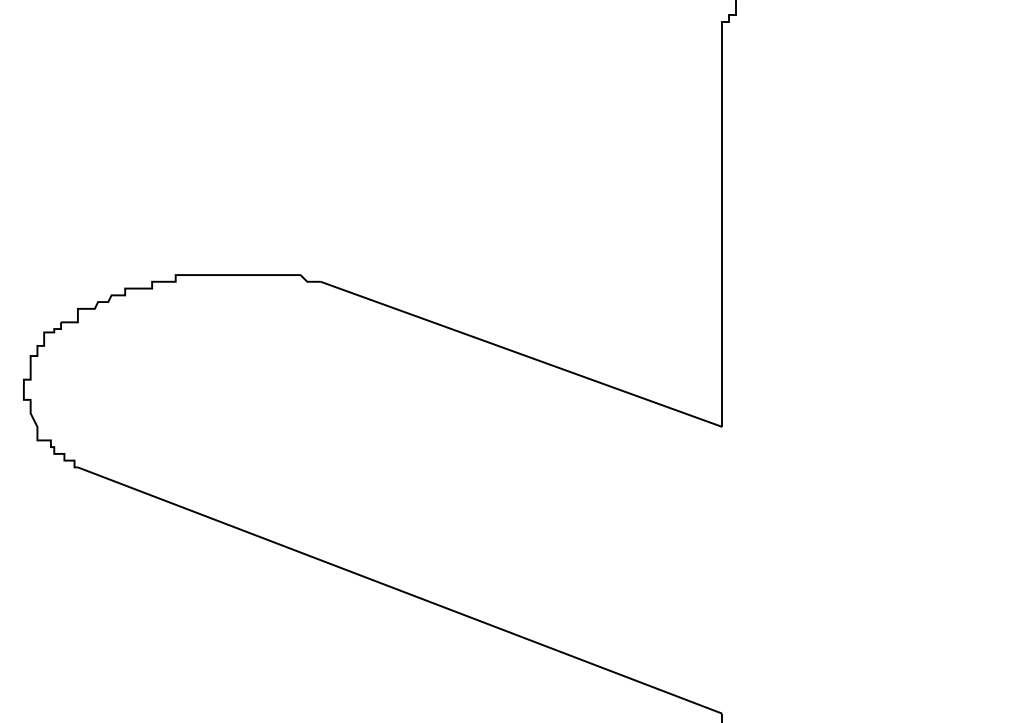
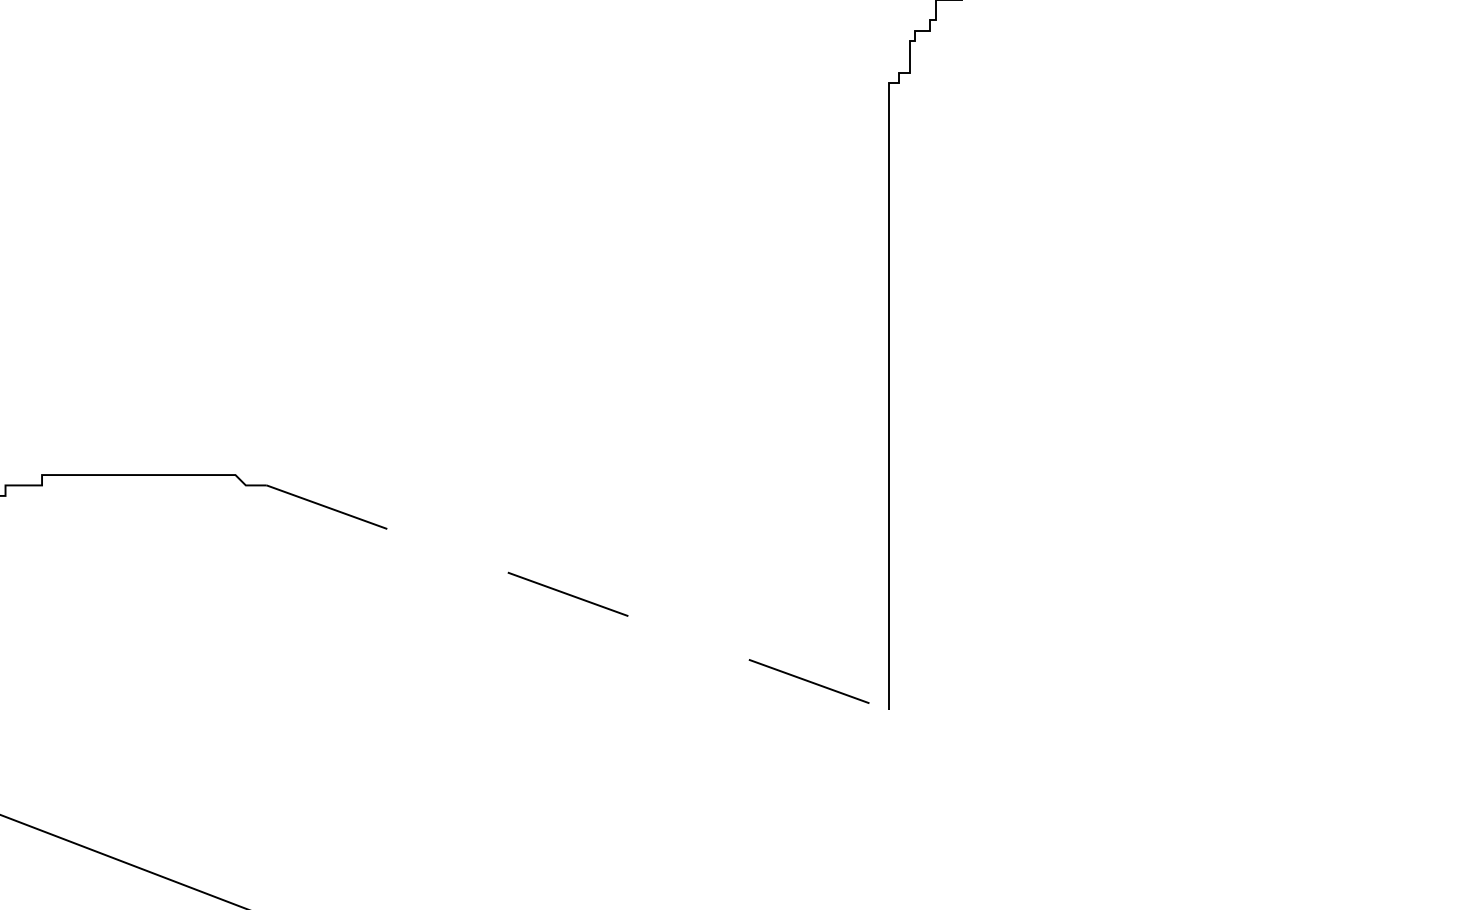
line: (521, 354) -> (577, 598), solid -> dashed

